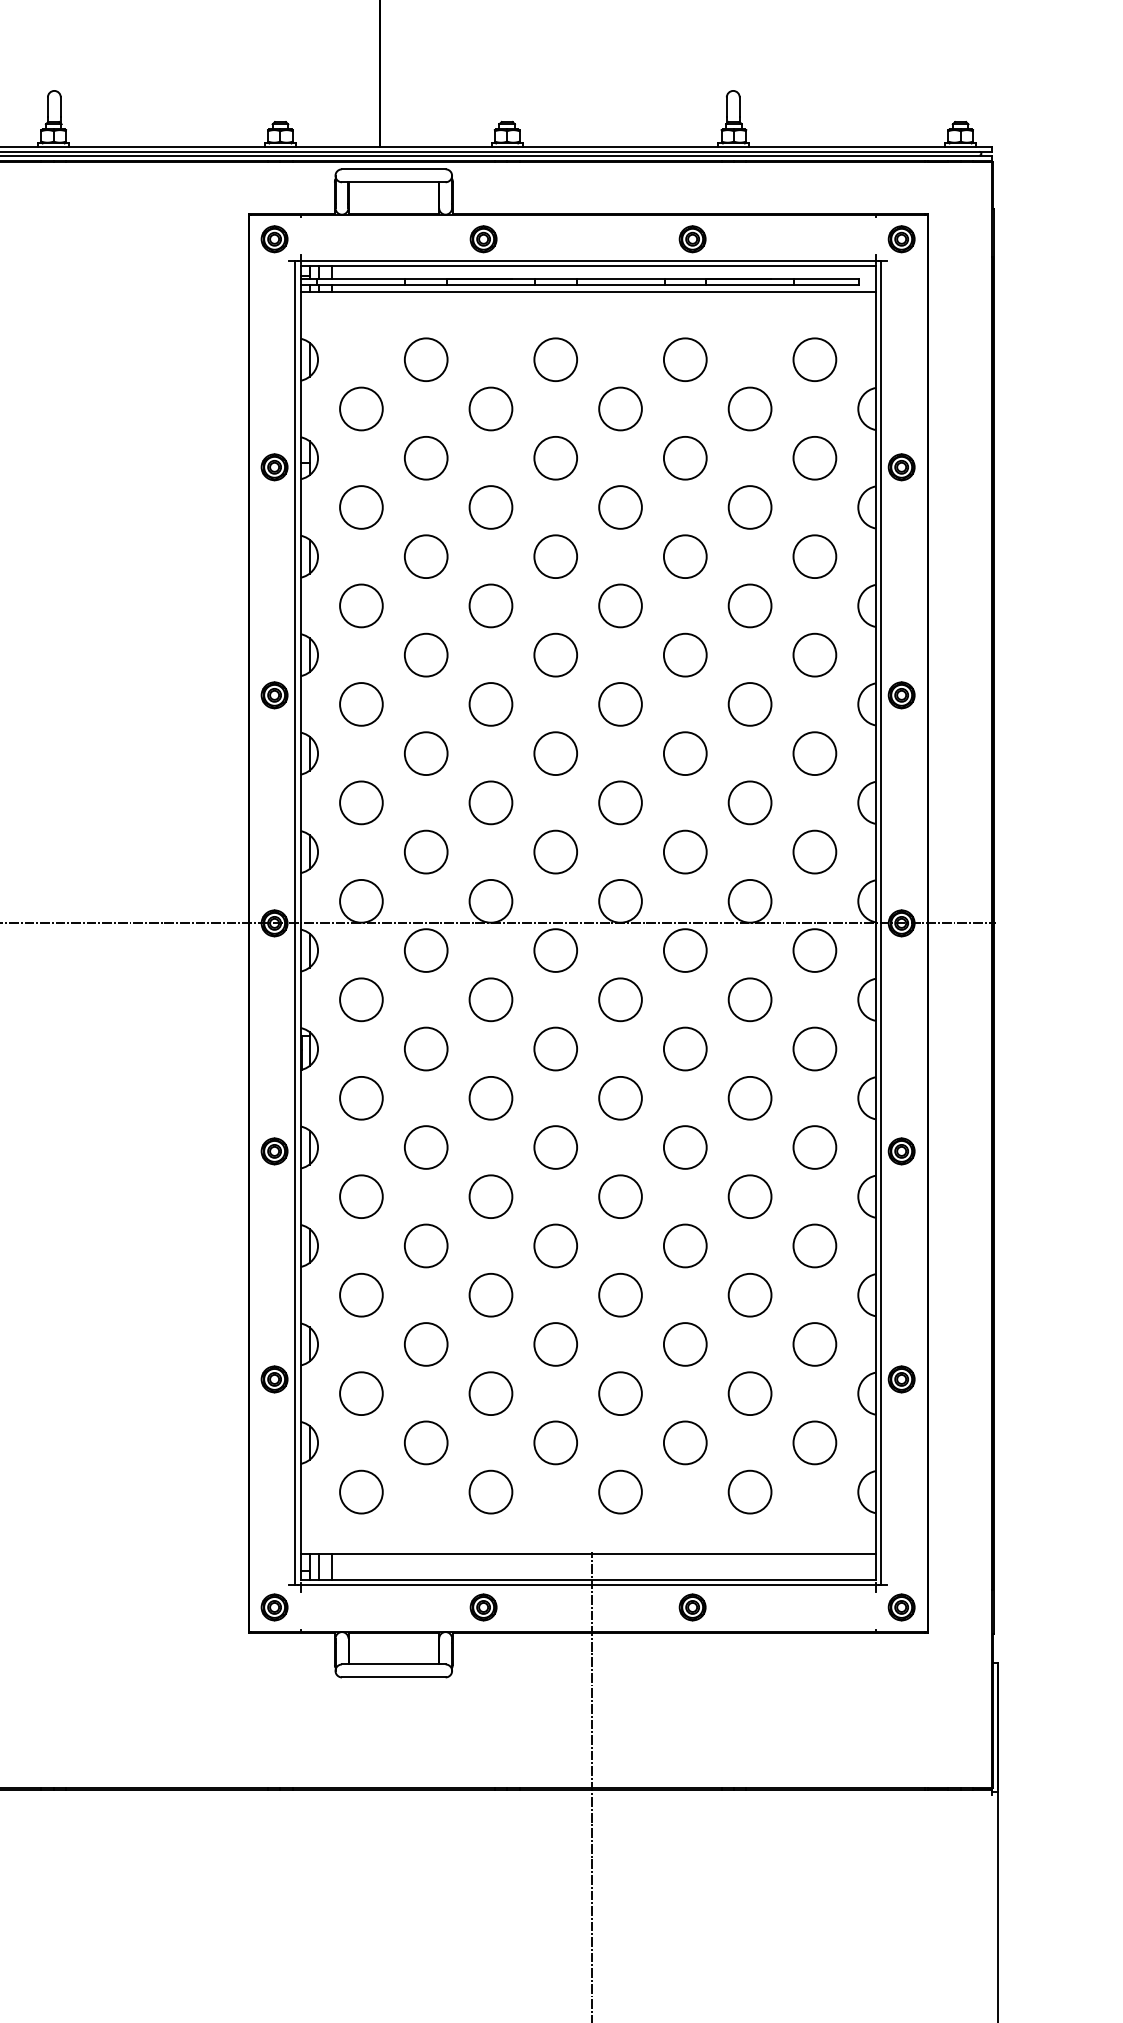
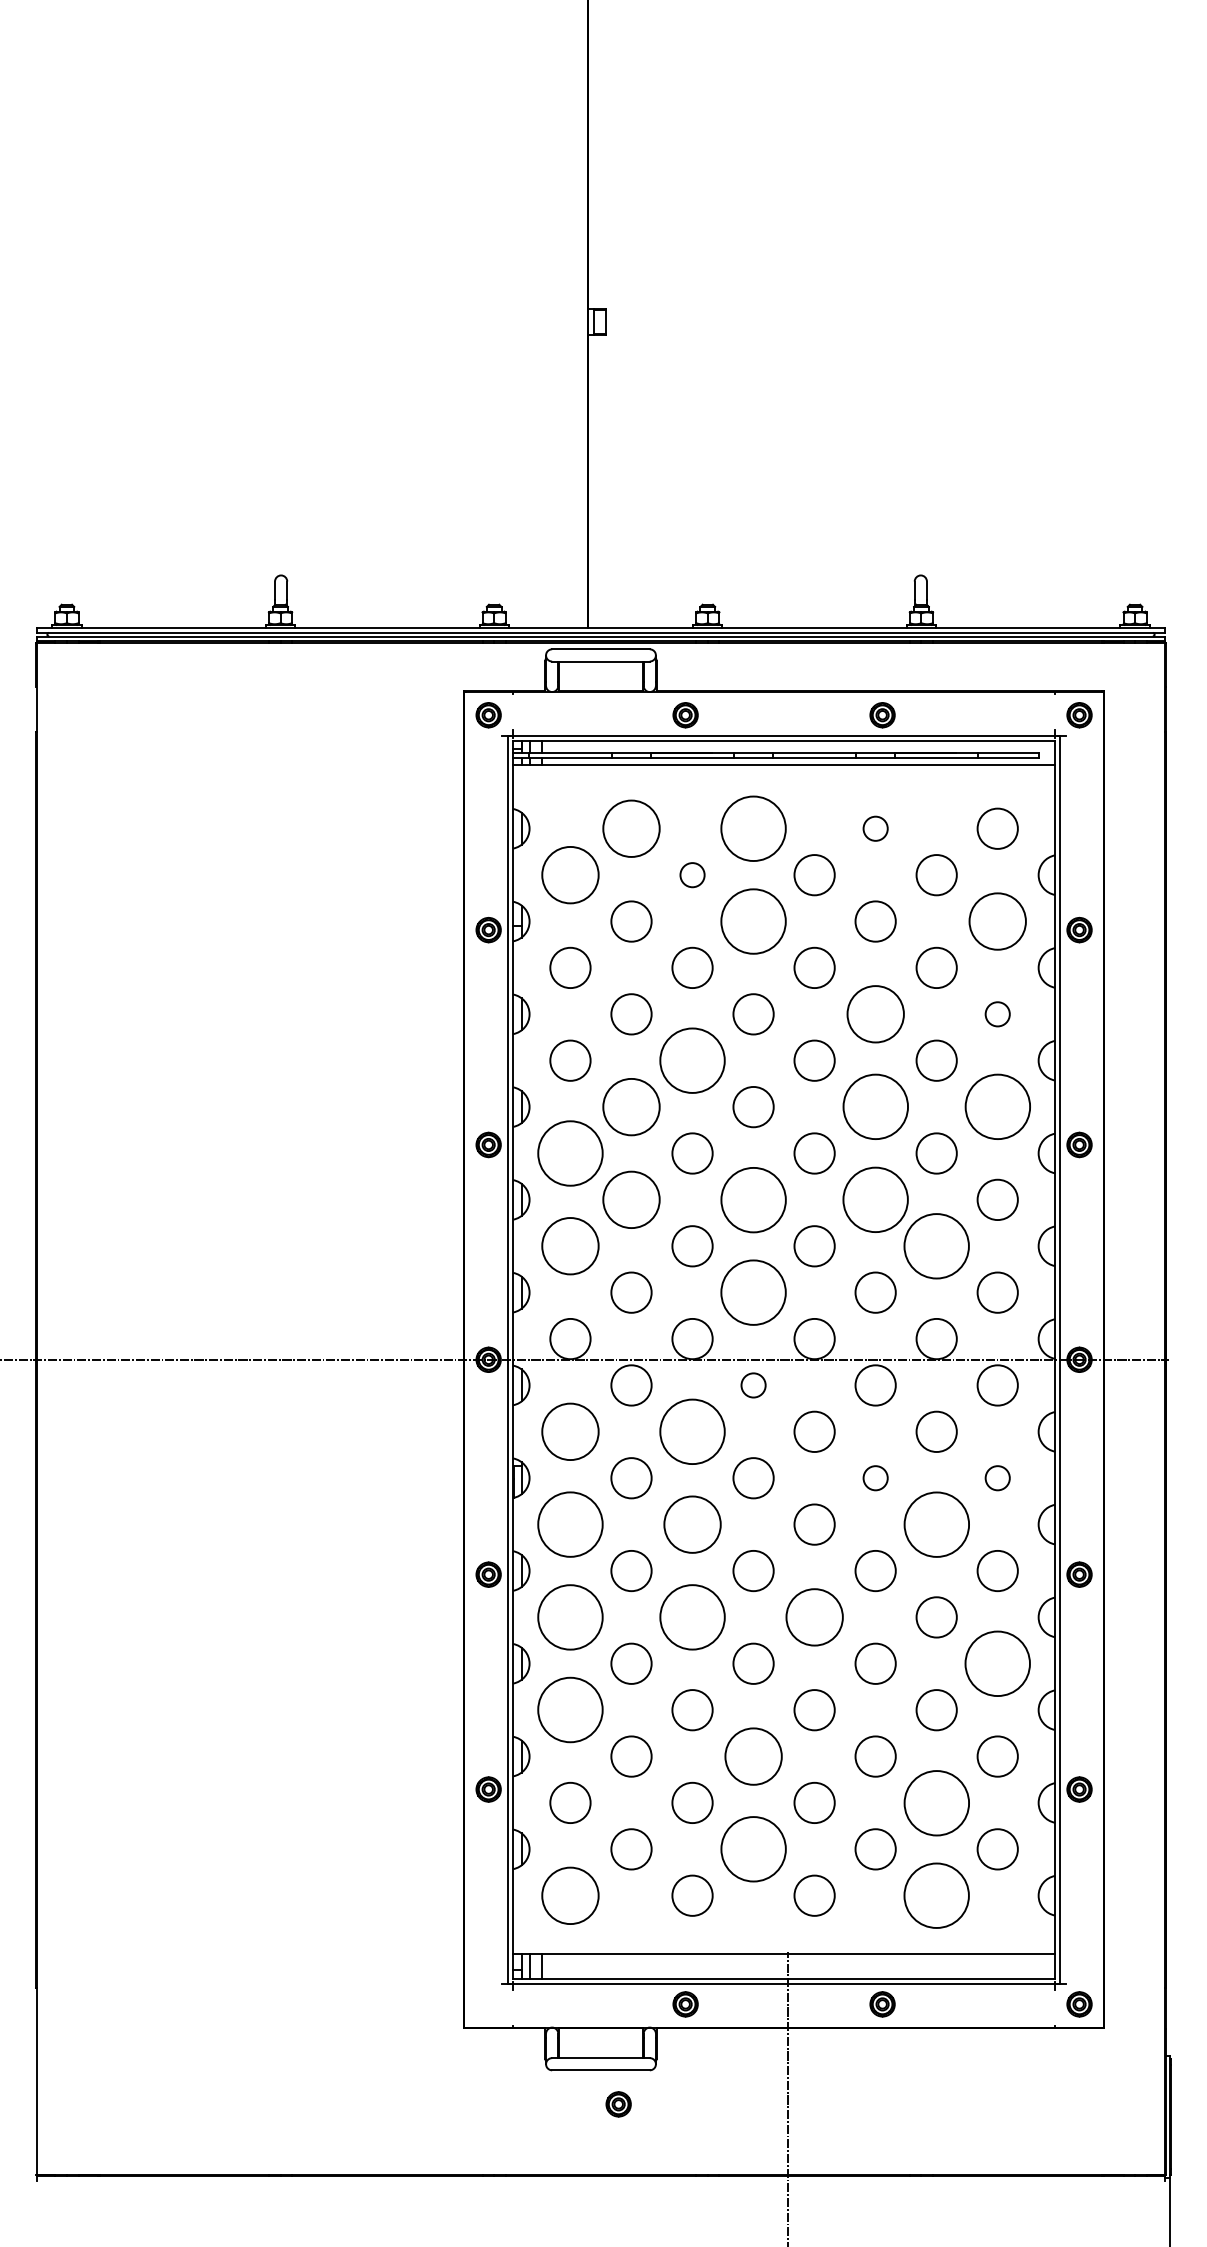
circle: (426, 359) -> (631, 828), size x1.4
circle: (555, 359) -> (753, 828), size x1.6
circle: (685, 359) -> (875, 828), size x0.6
circle: (361, 409) -> (570, 875), size x1.4
circle: (490, 409) -> (692, 875), size x0.6
circle: (555, 458) -> (753, 921), size x1.6
circle: (814, 458) -> (997, 921), size x1.4
circle: (685, 556) -> (875, 1014), size x1.4
circle: (814, 556) -> (997, 1014), size x0.6
circle: (490, 605) -> (692, 1060), size x1.6
circle: (426, 654) -> (631, 1106), size x1.4
circle: (685, 655) -> (875, 1107), size x1.6
circle: (814, 655) -> (997, 1107), size x1.6
circle: (361, 704) -> (570, 1153), size x1.6
circle: (426, 753) -> (631, 1199), size x1.4
circle: (555, 753) -> (753, 1199), size x1.6
circle: (685, 753) -> (875, 1199), size x1.6
circle: (361, 803) -> (570, 1246), size x1.4
circle: (749, 803) -> (936, 1246), size x1.6
circle: (555, 851) -> (753, 1292), size x1.6
circle: (555, 950) -> (753, 1385), size x0.6
circle: (361, 999) -> (570, 1431), size x1.4
circle: (490, 999) -> (692, 1431), size x1.6
circle: (685, 1049) -> (875, 1478), size x0.6
circle: (814, 1049) -> (997, 1478), size x0.6
circle: (361, 1098) -> (570, 1524), size x1.6
circle: (490, 1098) -> (692, 1524), size x1.4
circle: (749, 1098) -> (936, 1524), size x1.6
circle: (361, 1196) -> (570, 1617), size x1.6
circle: (490, 1196) -> (692, 1617), size x1.6
circle: (620, 1196) -> (814, 1617), size x1.4
circle: (814, 1245) -> (997, 1663), size x1.6
circle: (361, 1295) -> (570, 1710), size x1.6
circle: (555, 1344) -> (753, 1756), size x1.4
circle: (749, 1393) -> (936, 1802), size x1.6
circle: (555, 1443) -> (753, 1849), size x1.6
circle: (361, 1491) -> (570, 1895), size x1.4
circle: (749, 1491) -> (936, 1895), size x1.6
part: (274, 1607) -> (618, 2104), moved

